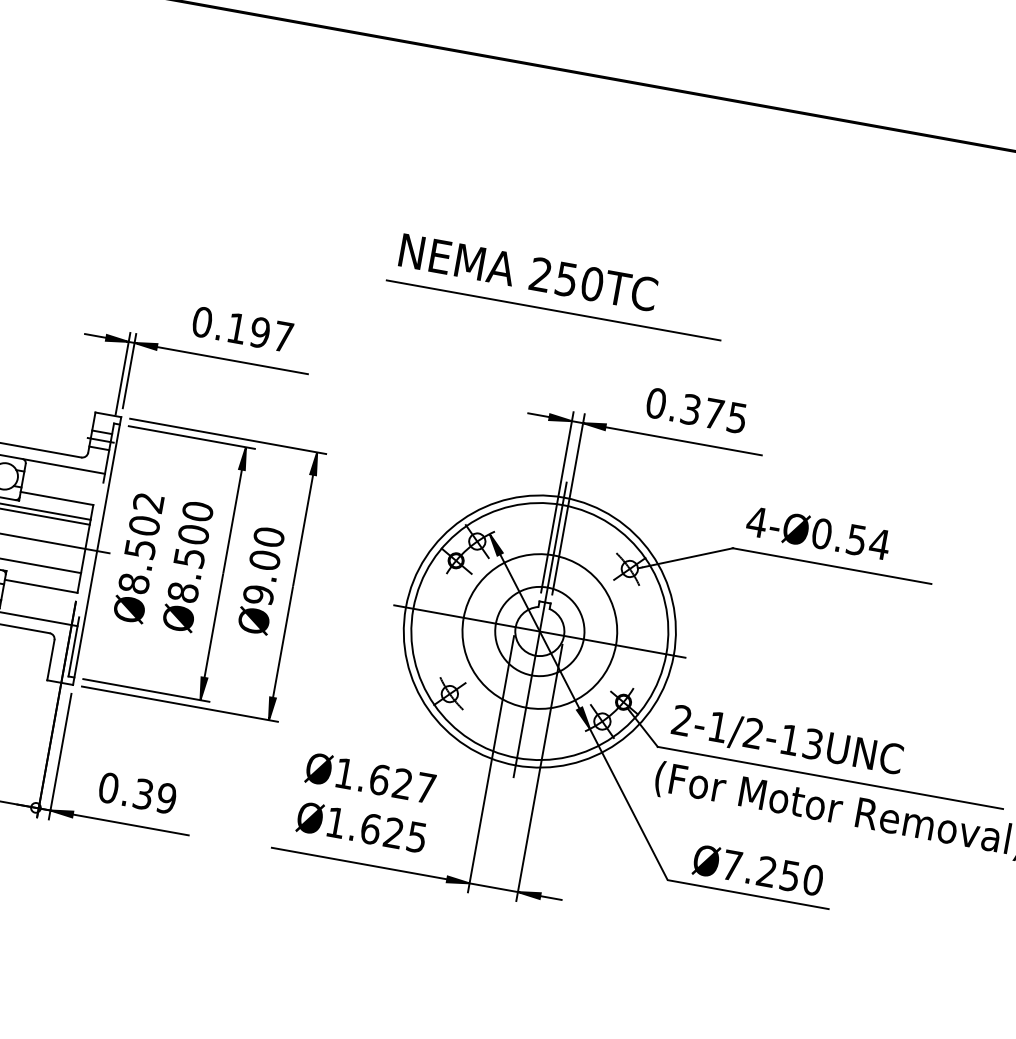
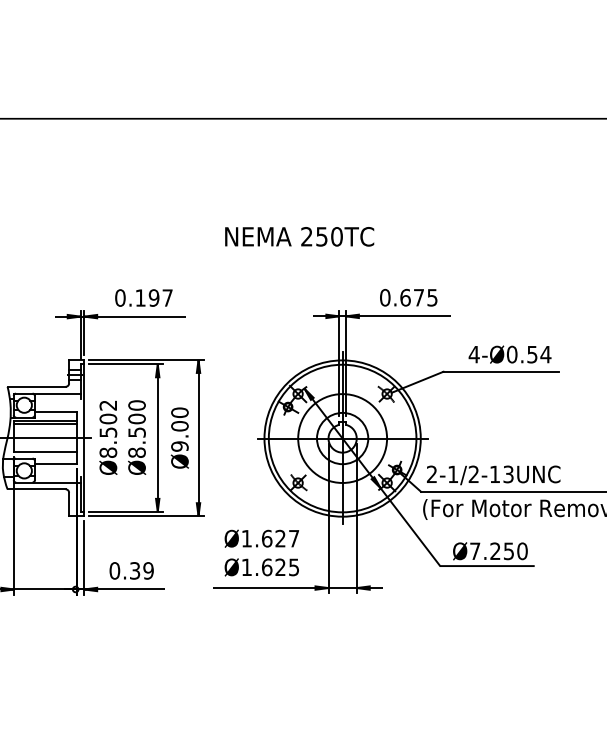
line: (553, 310) -> (317, 255), removed
text: (691, 409) -> (405, 297), 0.375 -> 0.675
text: (817, 532) -> (509, 354), moved

